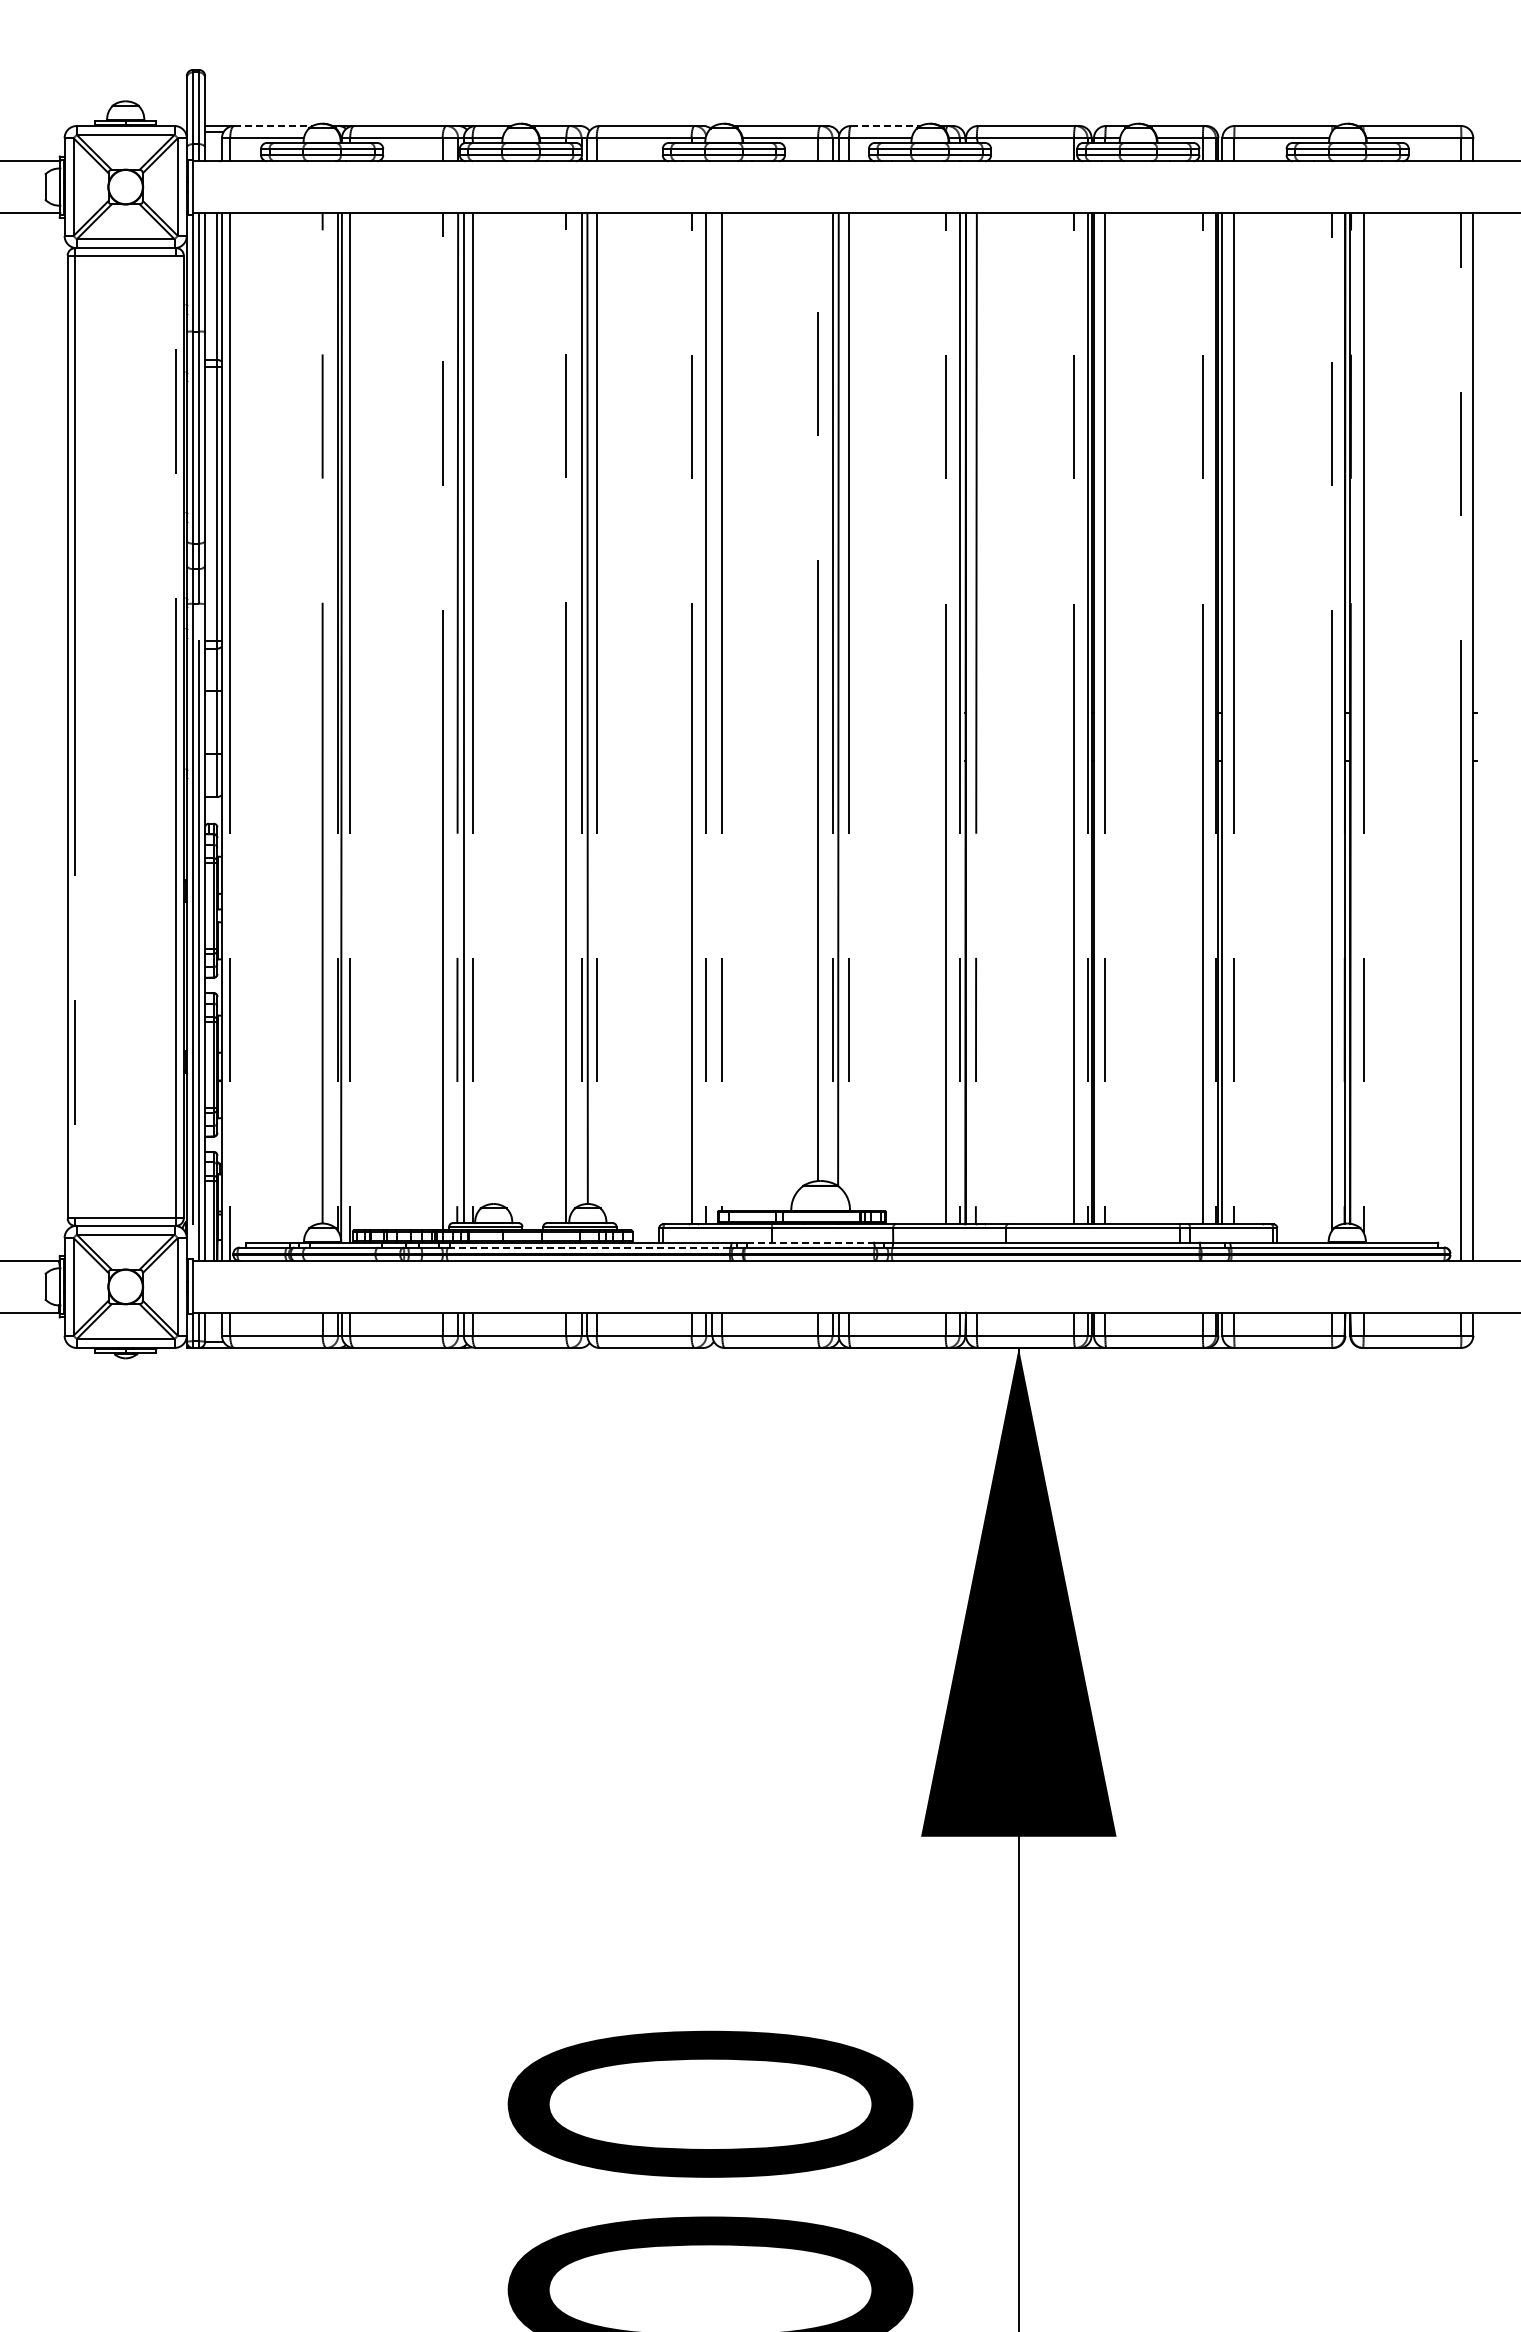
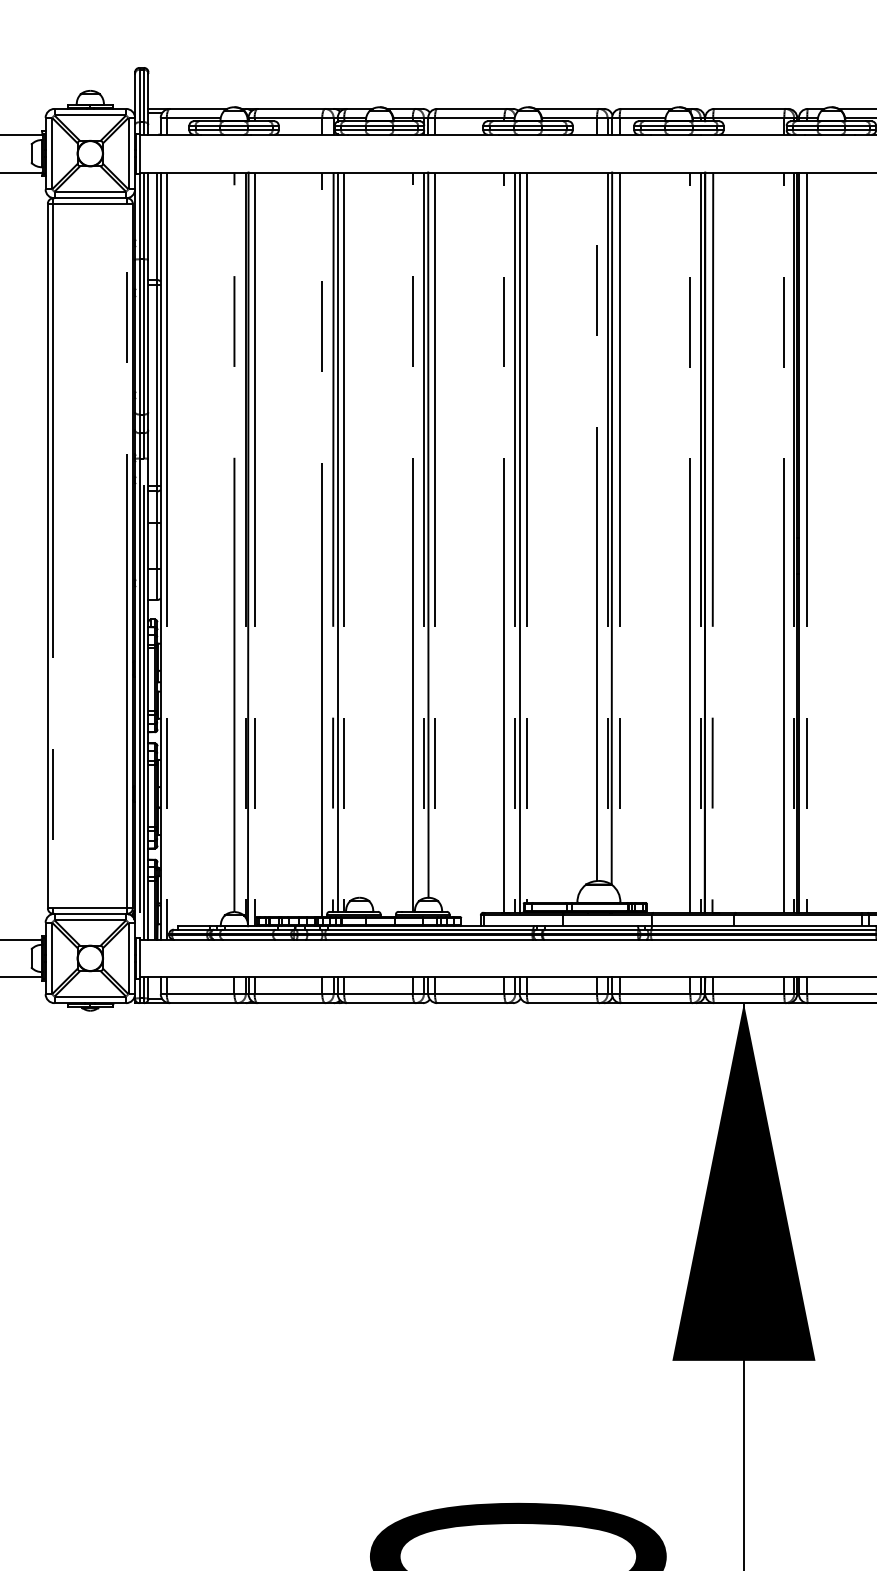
line: (273, 126) -> (198, 109), dashed -> solid
line: (885, 126) -> (646, 109), dashed -> solid
line: (712, 718) -> (519, 542), added
line: (810, 1242) -> (591, 925), dashed -> solid
line: (590, 1247) -> (430, 929), dashed -> solid

